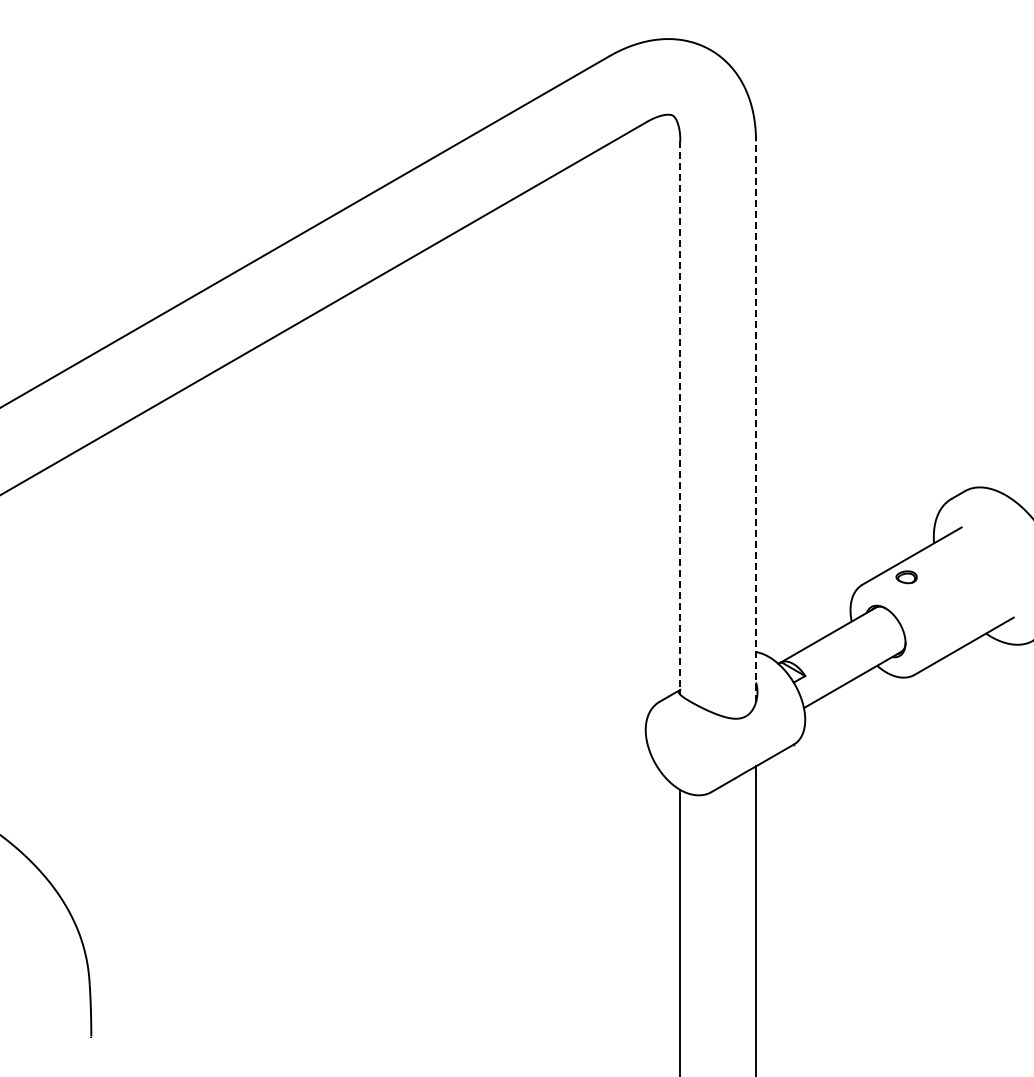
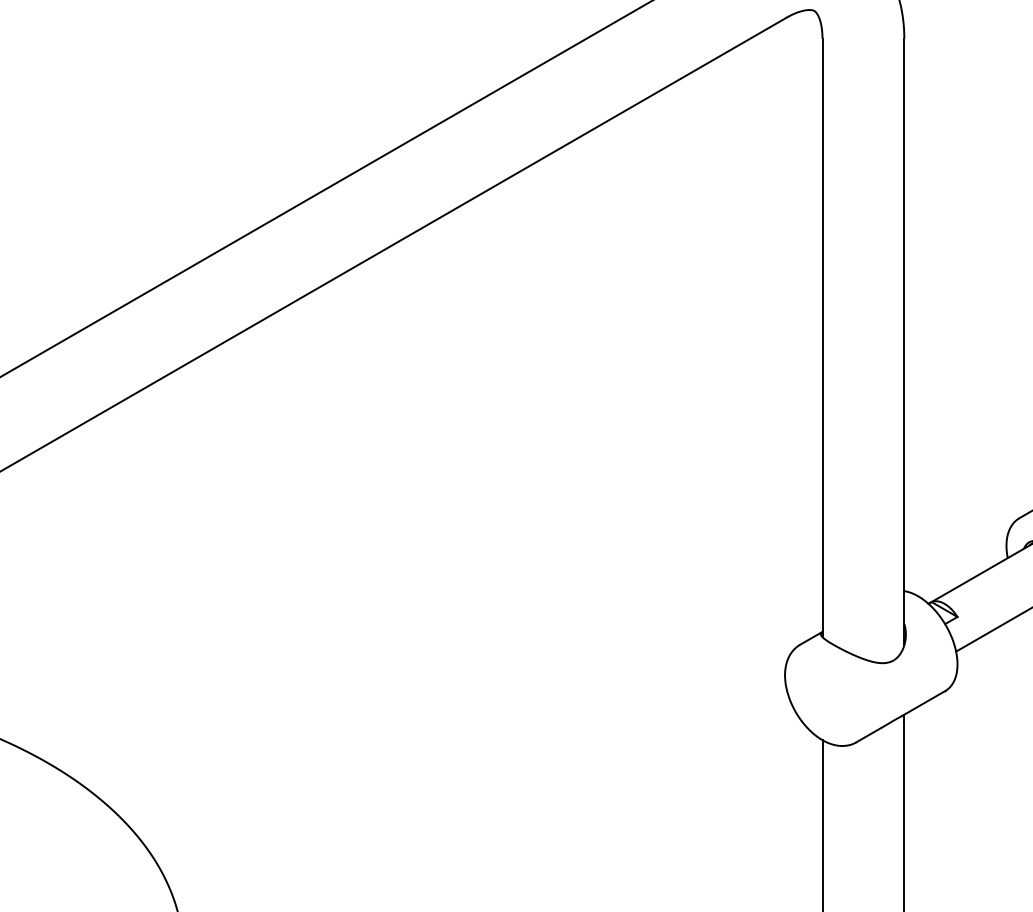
line: (680, 418) -> (822, 338), dashed -> solid
line: (756, 421) -> (904, 341), dashed -> solid

